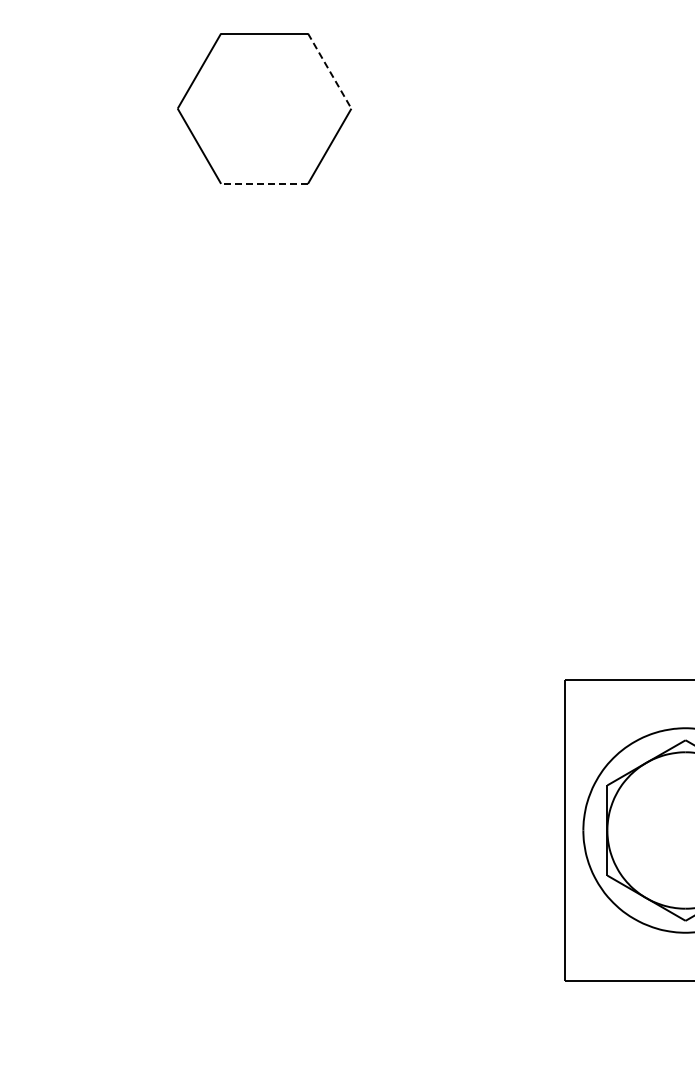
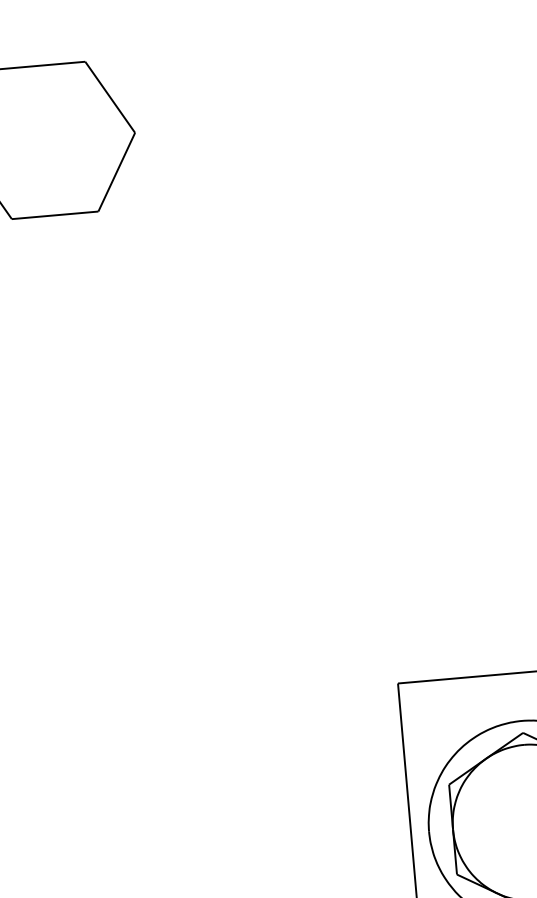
line: (329, 71) -> (110, 97), dashed -> solid
line: (264, 183) -> (55, 214), dashed -> solid

